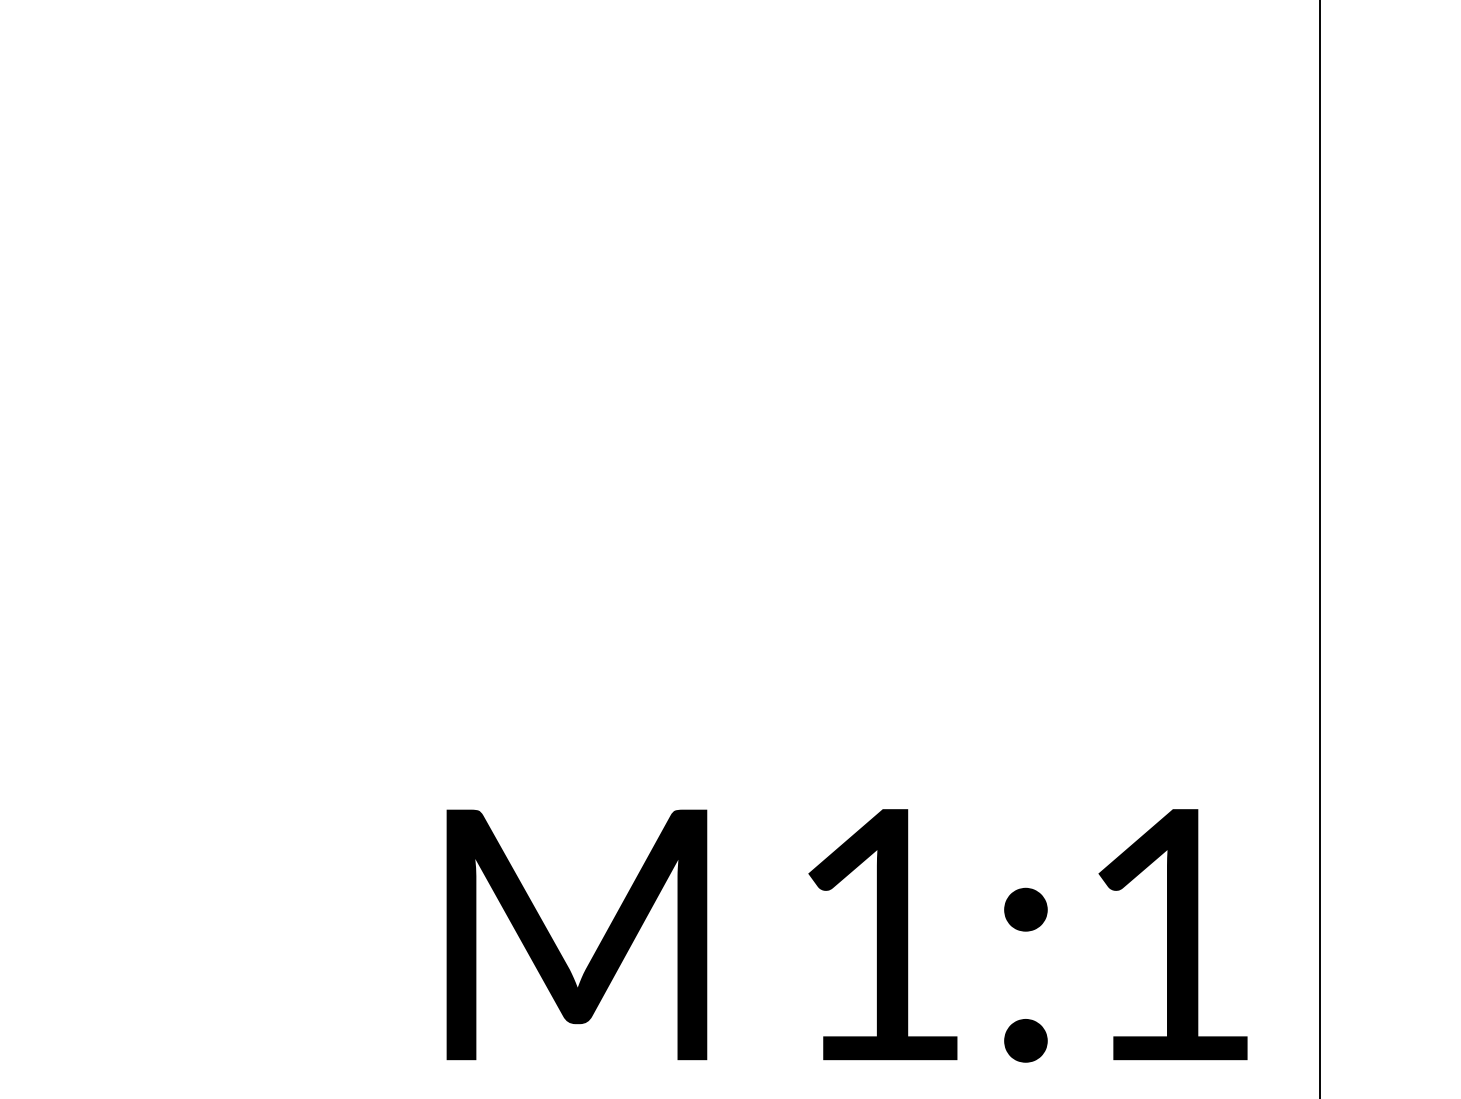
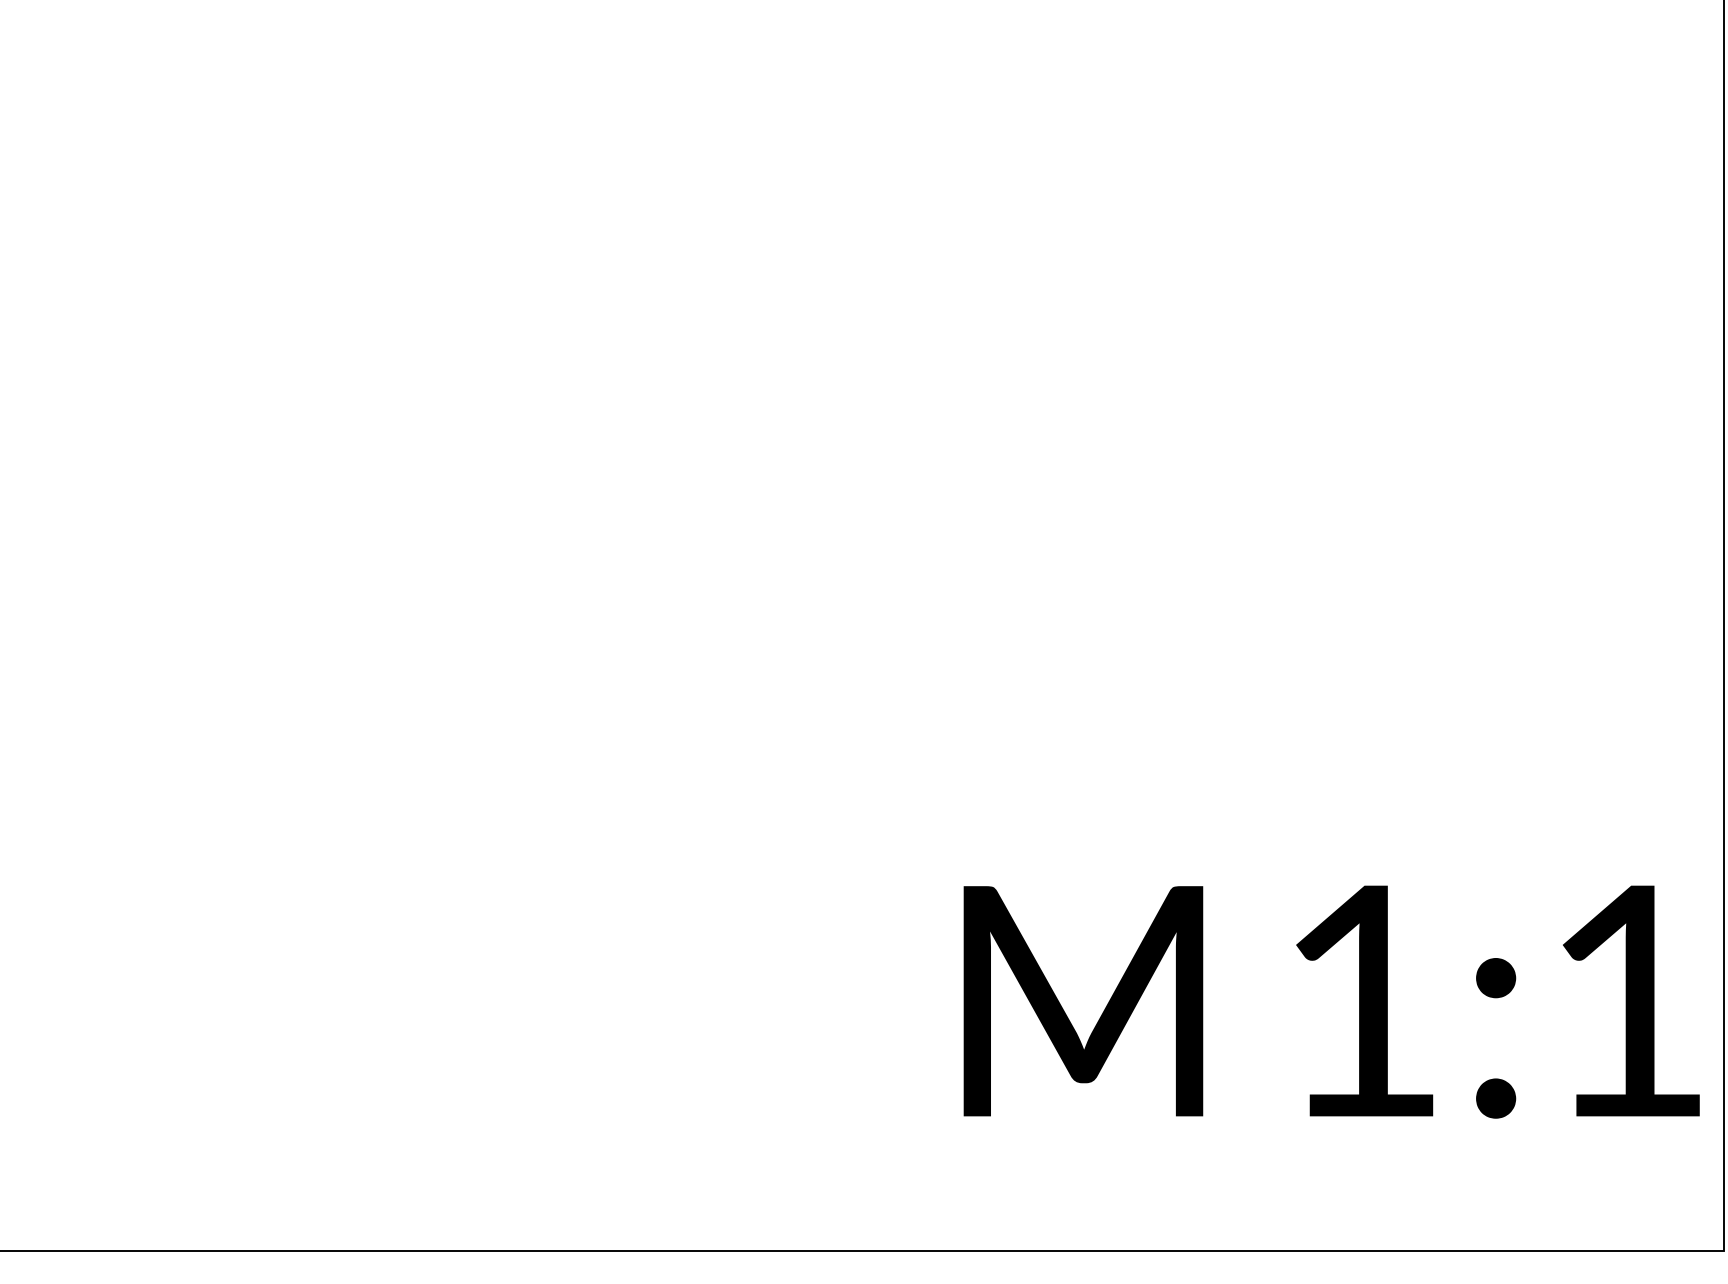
text: (846, 935) -> (1331, 1001), moved

